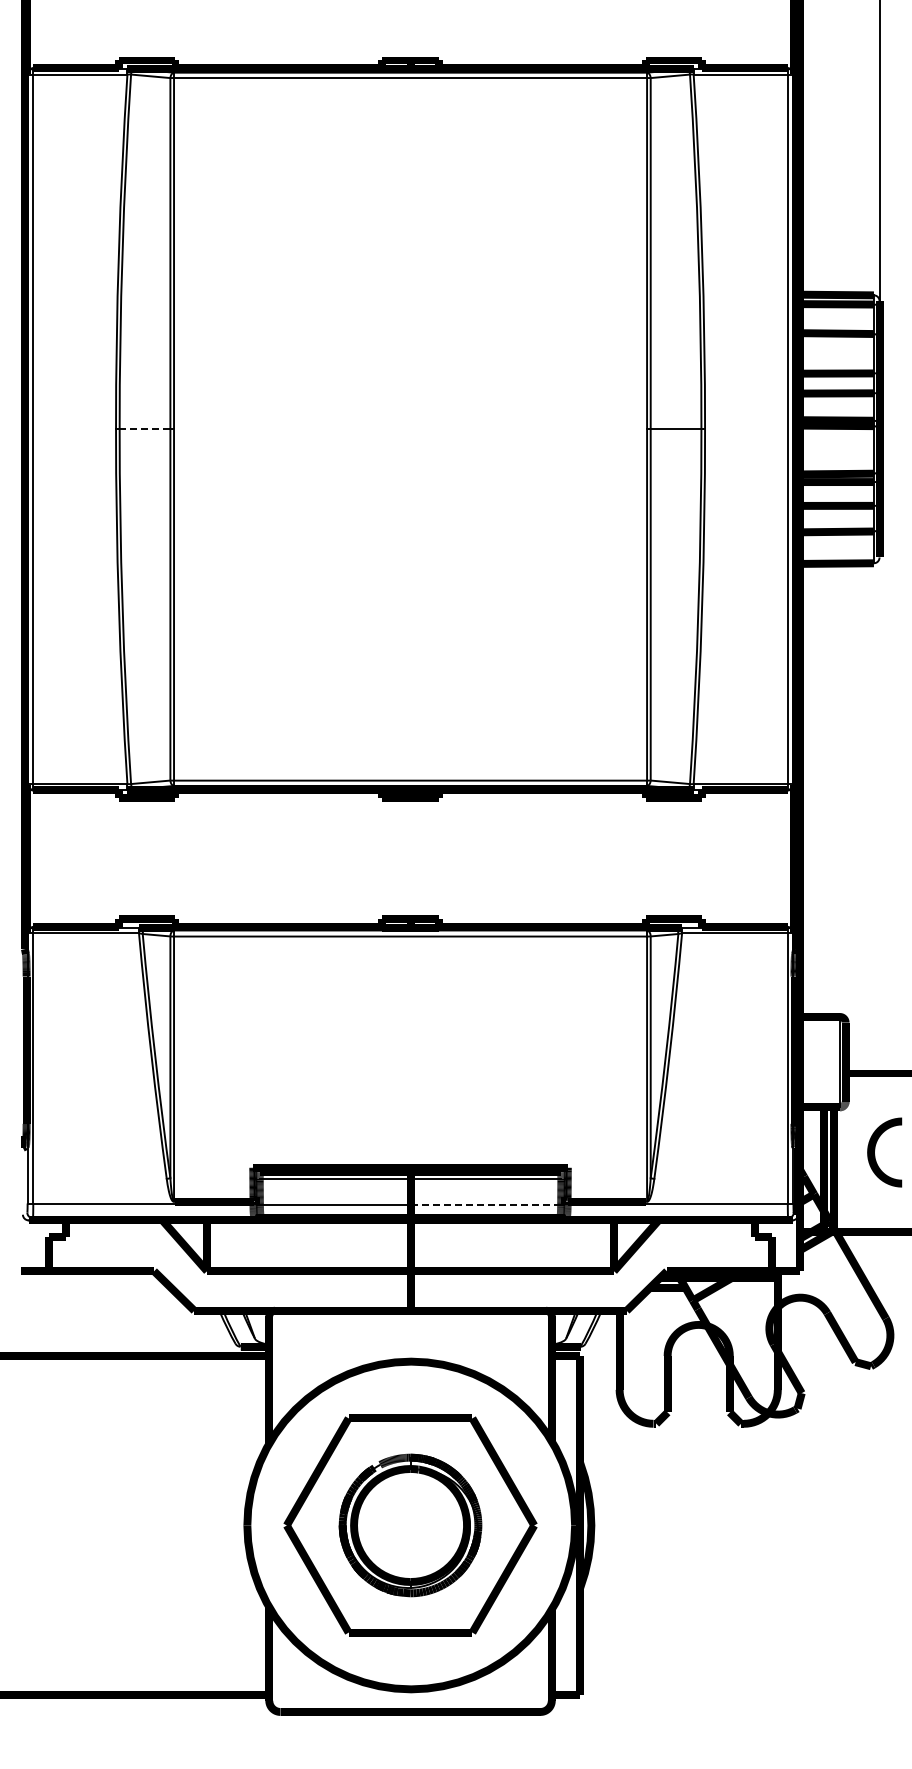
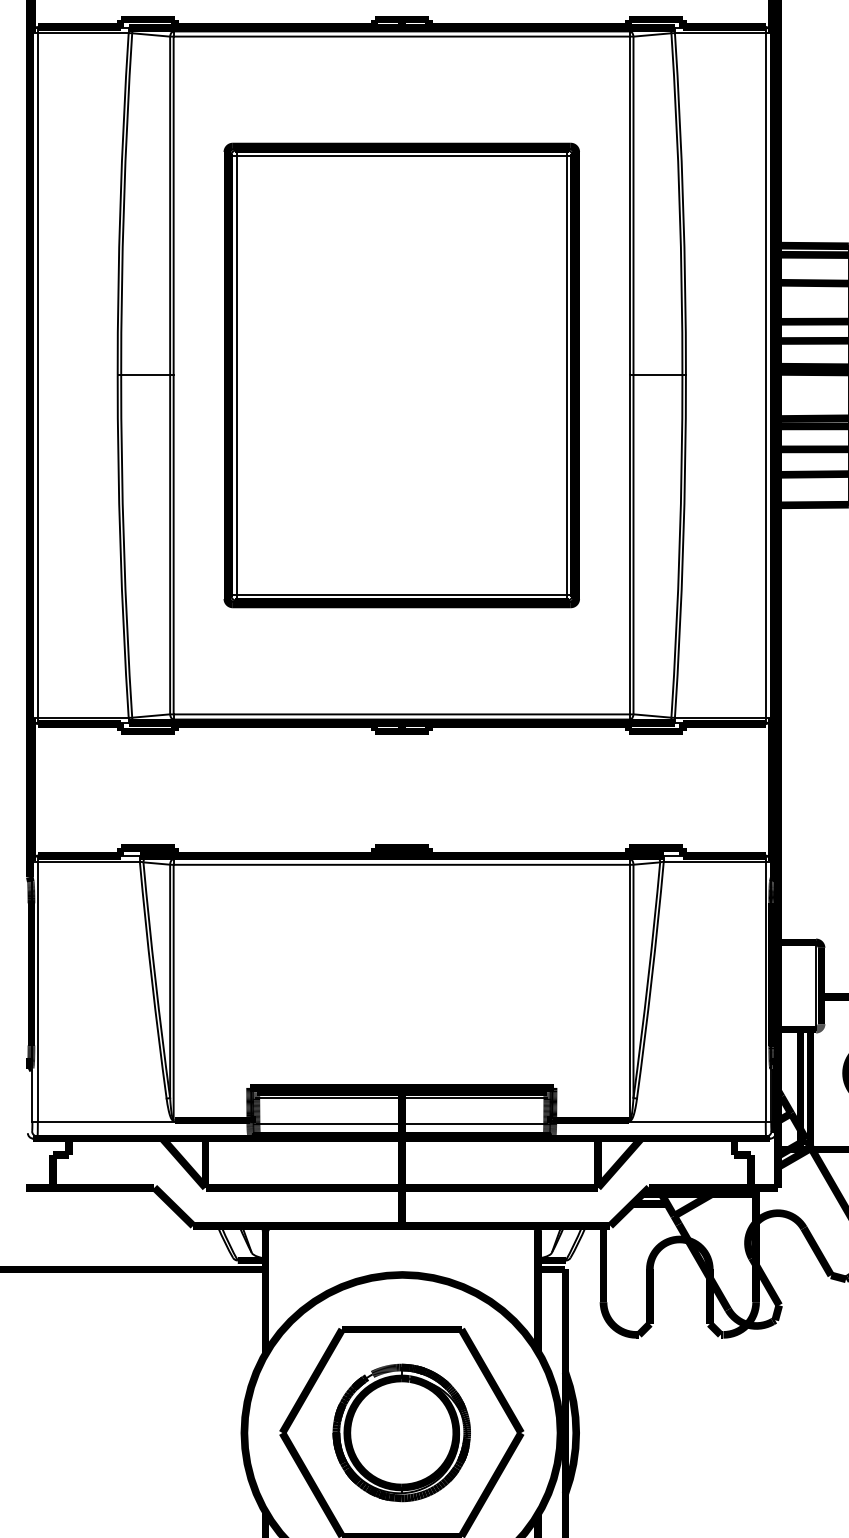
line: (144, 429) -> (145, 375), dashed -> solid
part: (410, 429) -> (401, 375), added
line: (485, 1204) -> (474, 1123), dashed -> solid

